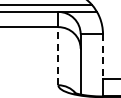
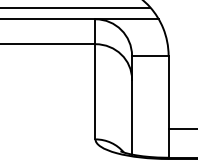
line: (58, 55) -> (95, 90), dashed -> solid
line: (103, 57) -> (169, 93), dashed -> solid

